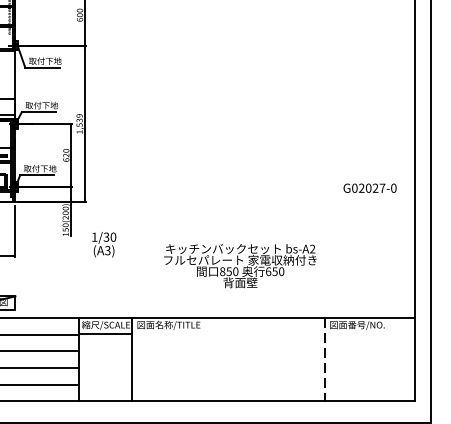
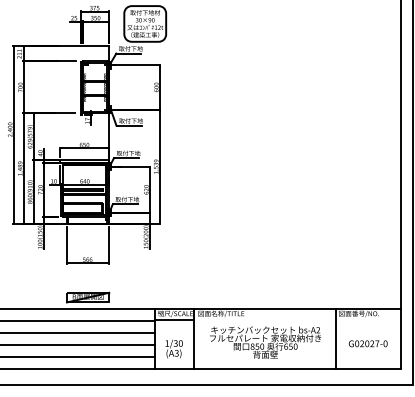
text: (370, 187) -> (368, 343), moved
text: (103, 244) -> (173, 348), moved
text: (240, 265) -> (265, 342), moved
line: (325, 360) -> (335, 339), dashed -> solid

